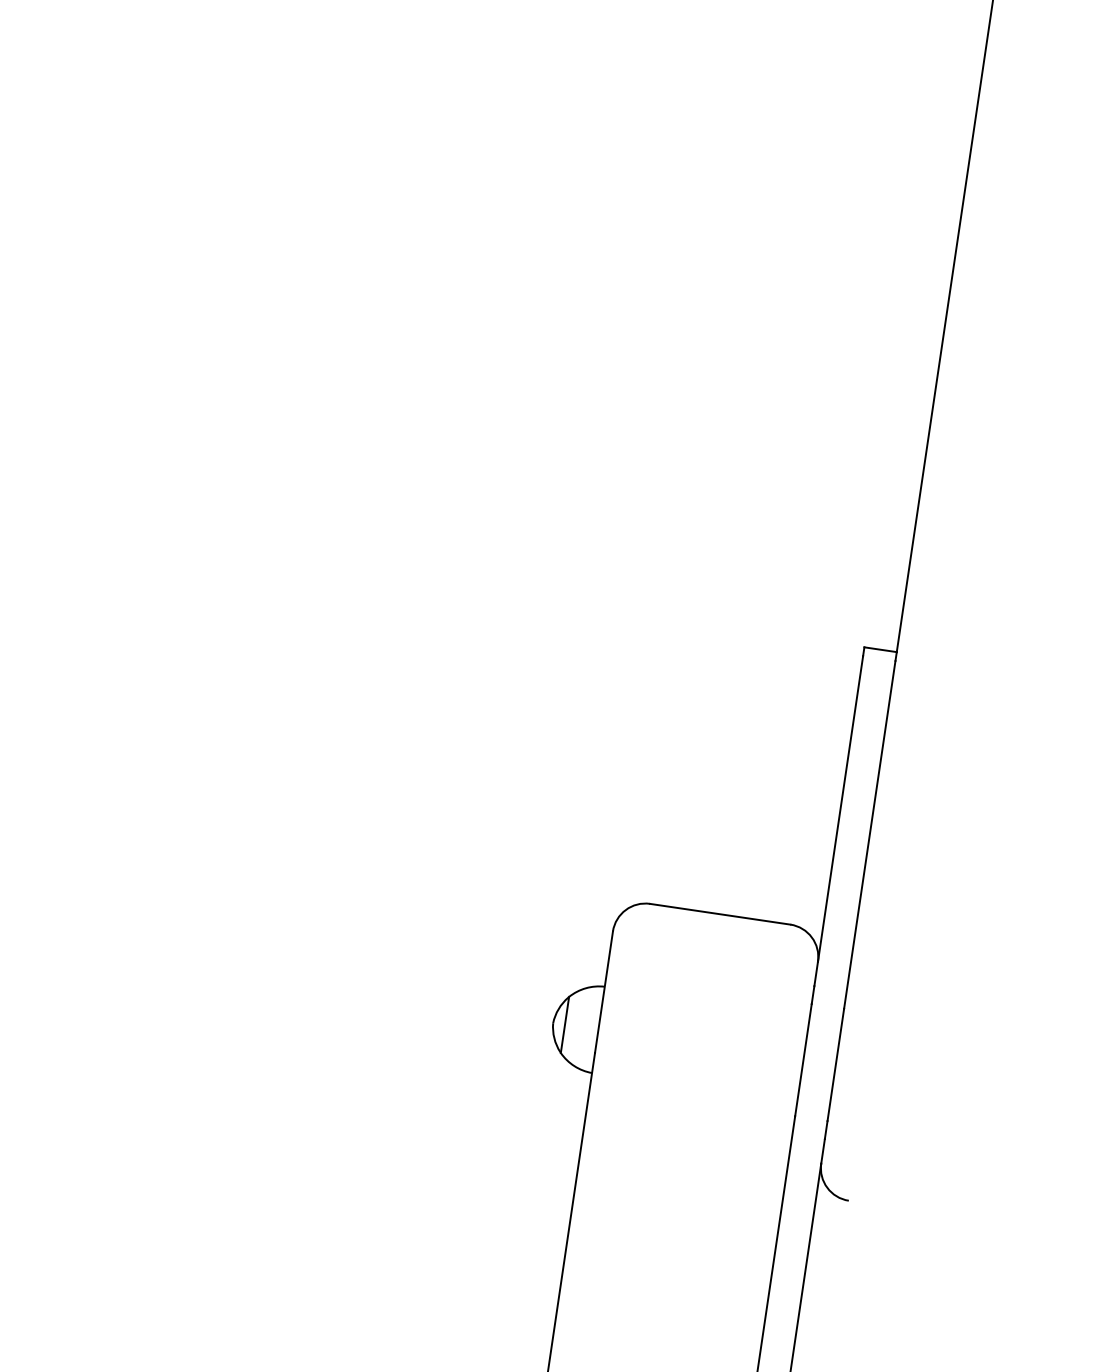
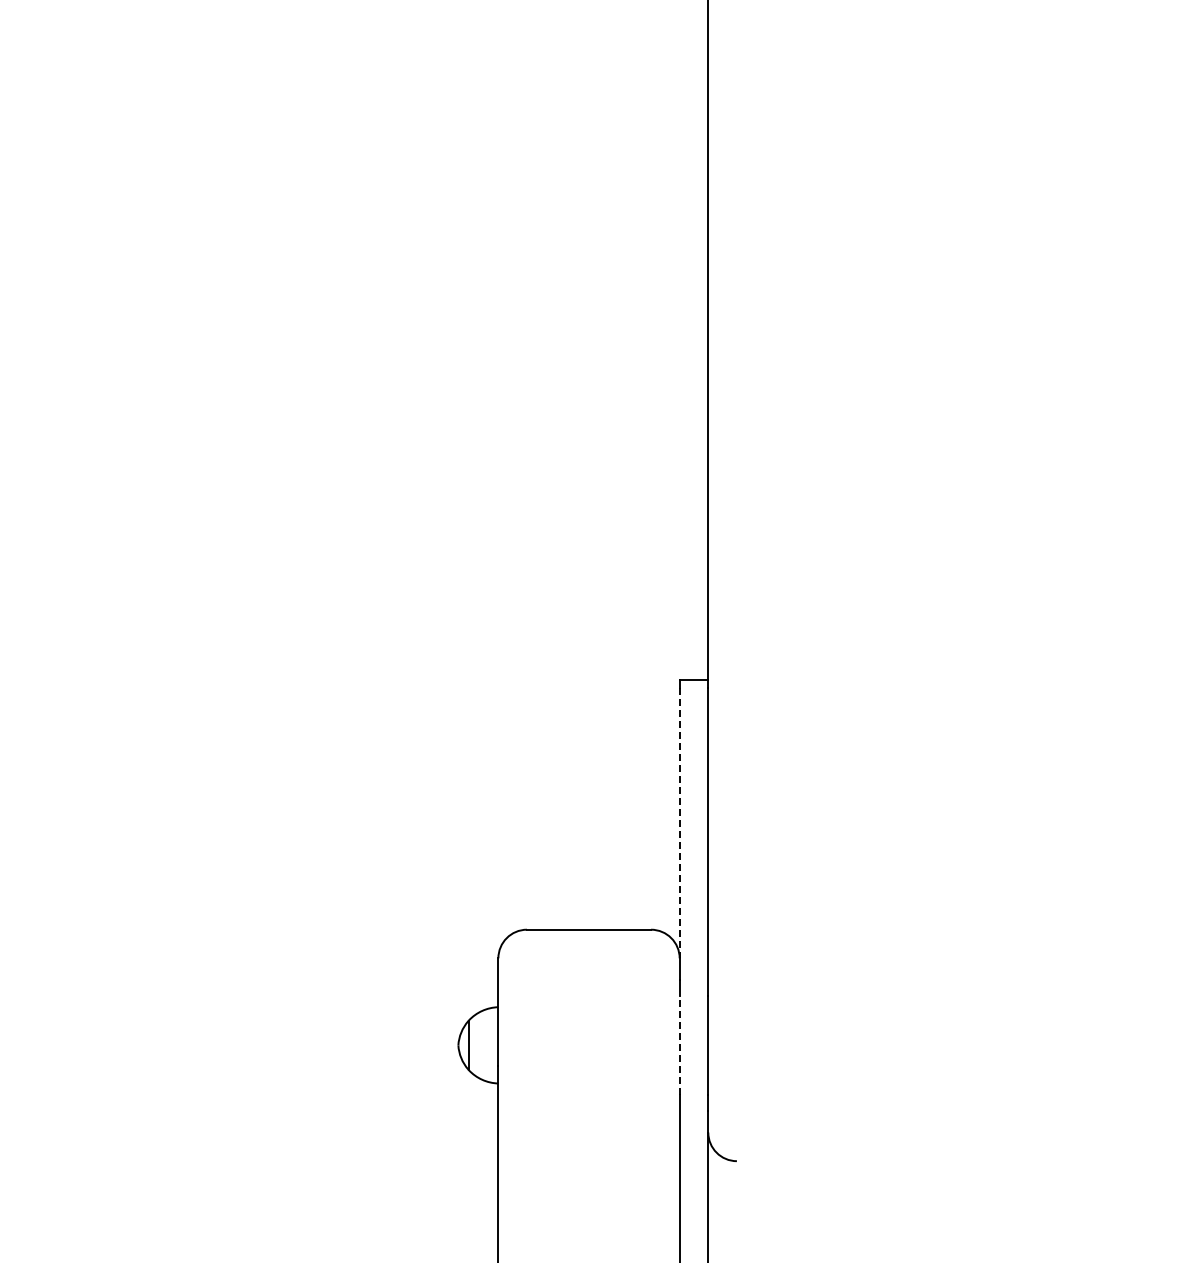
line: (840, 809) -> (679, 823), solid -> dashed
line: (803, 1060) -> (679, 1045), solid -> dashed

